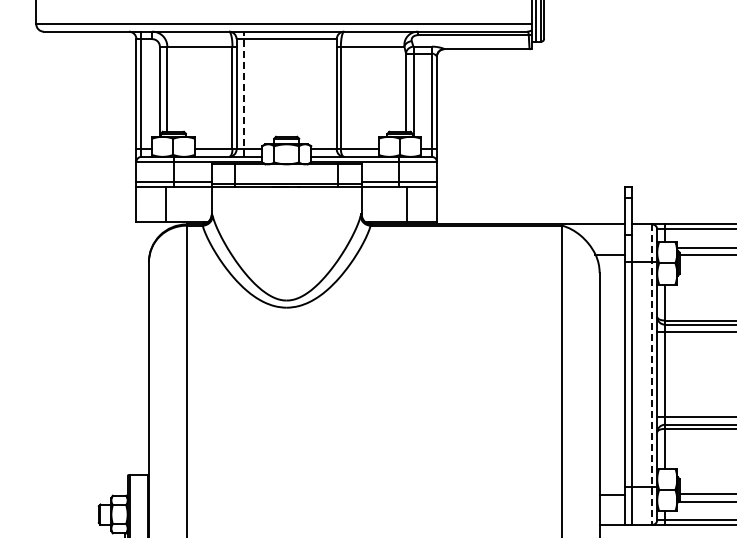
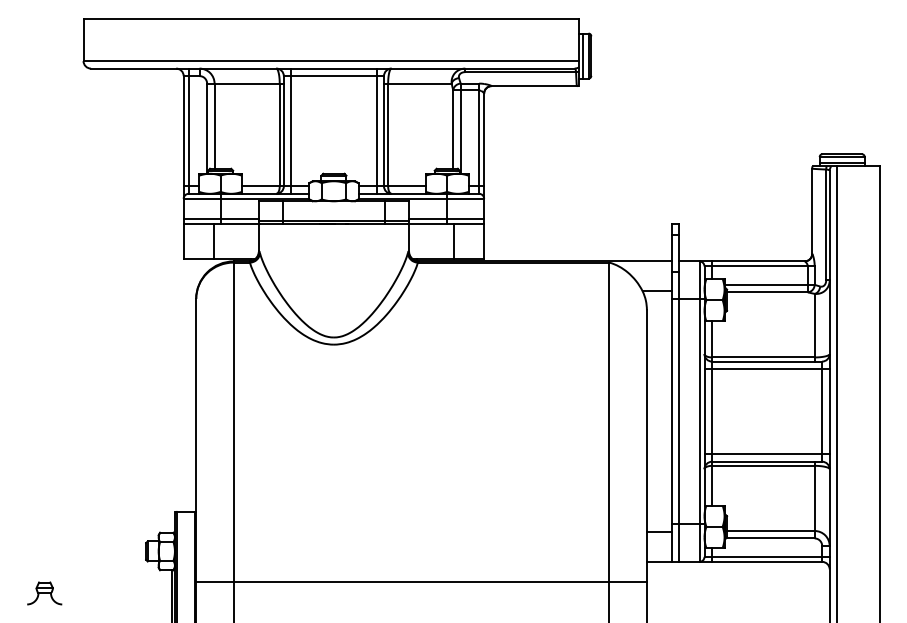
line: (329, 93) -> (376, 130), added
line: (244, 94) -> (291, 131), dashed -> solid
line: (652, 375) -> (699, 412), dashed -> solid

